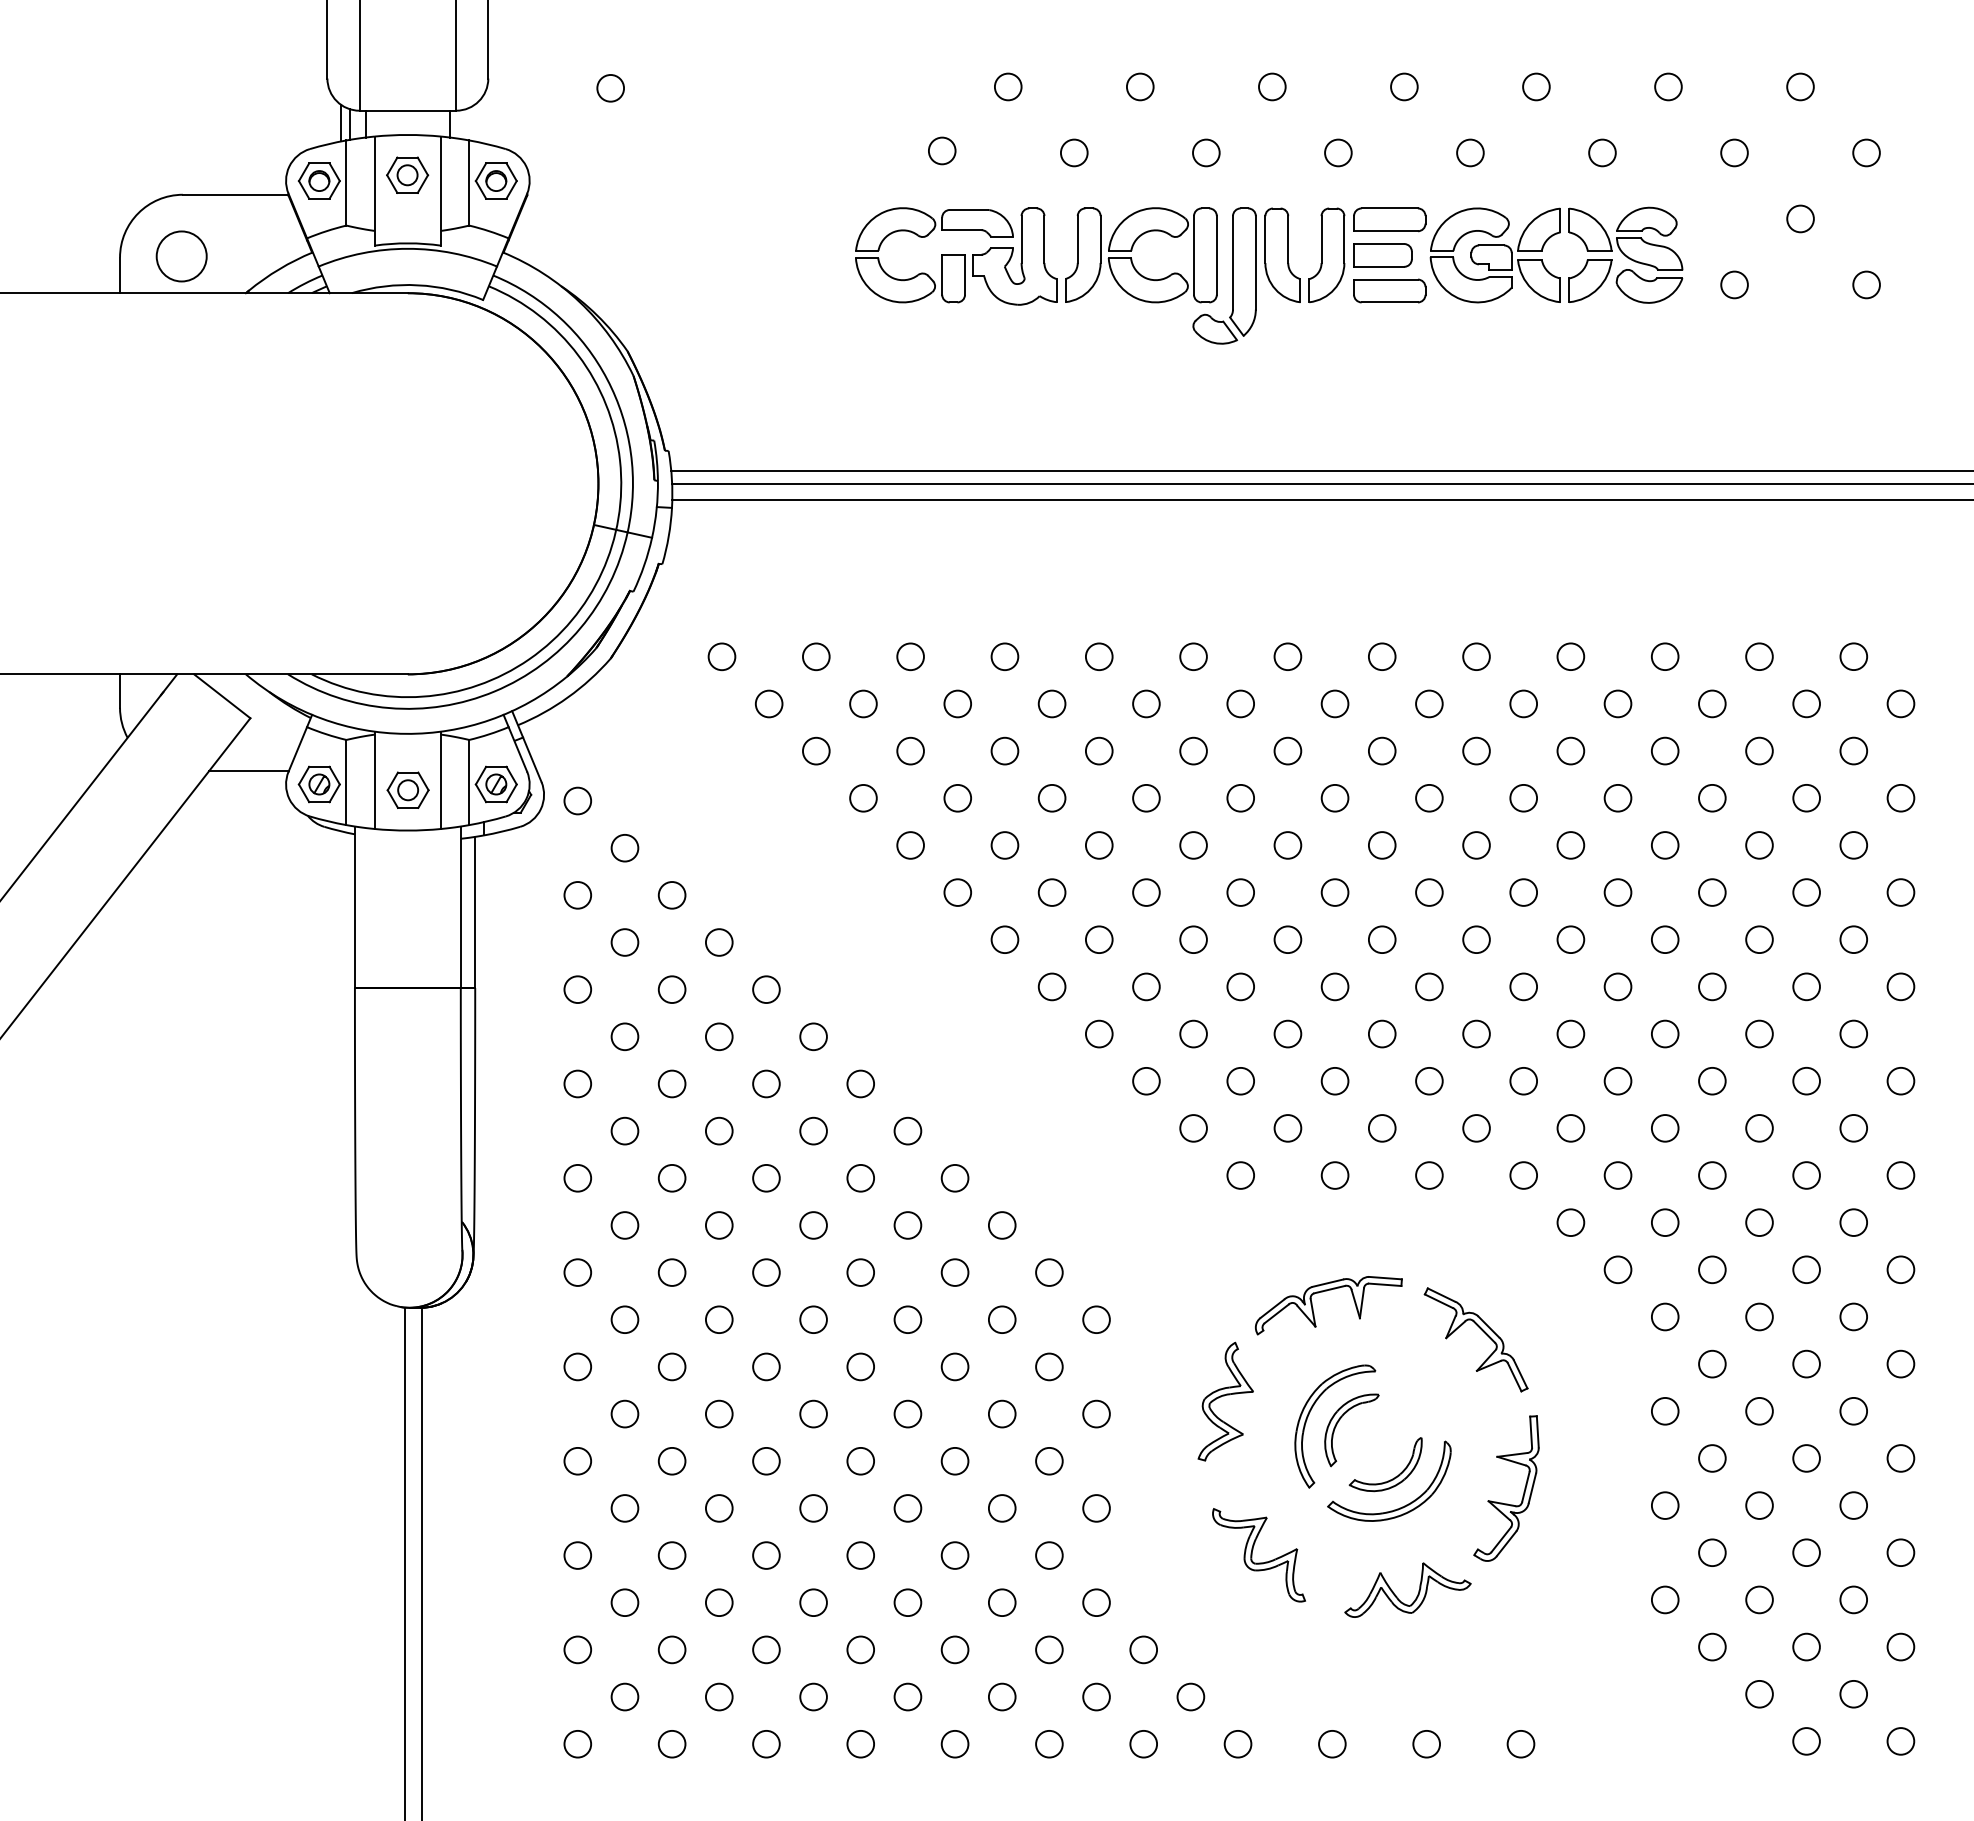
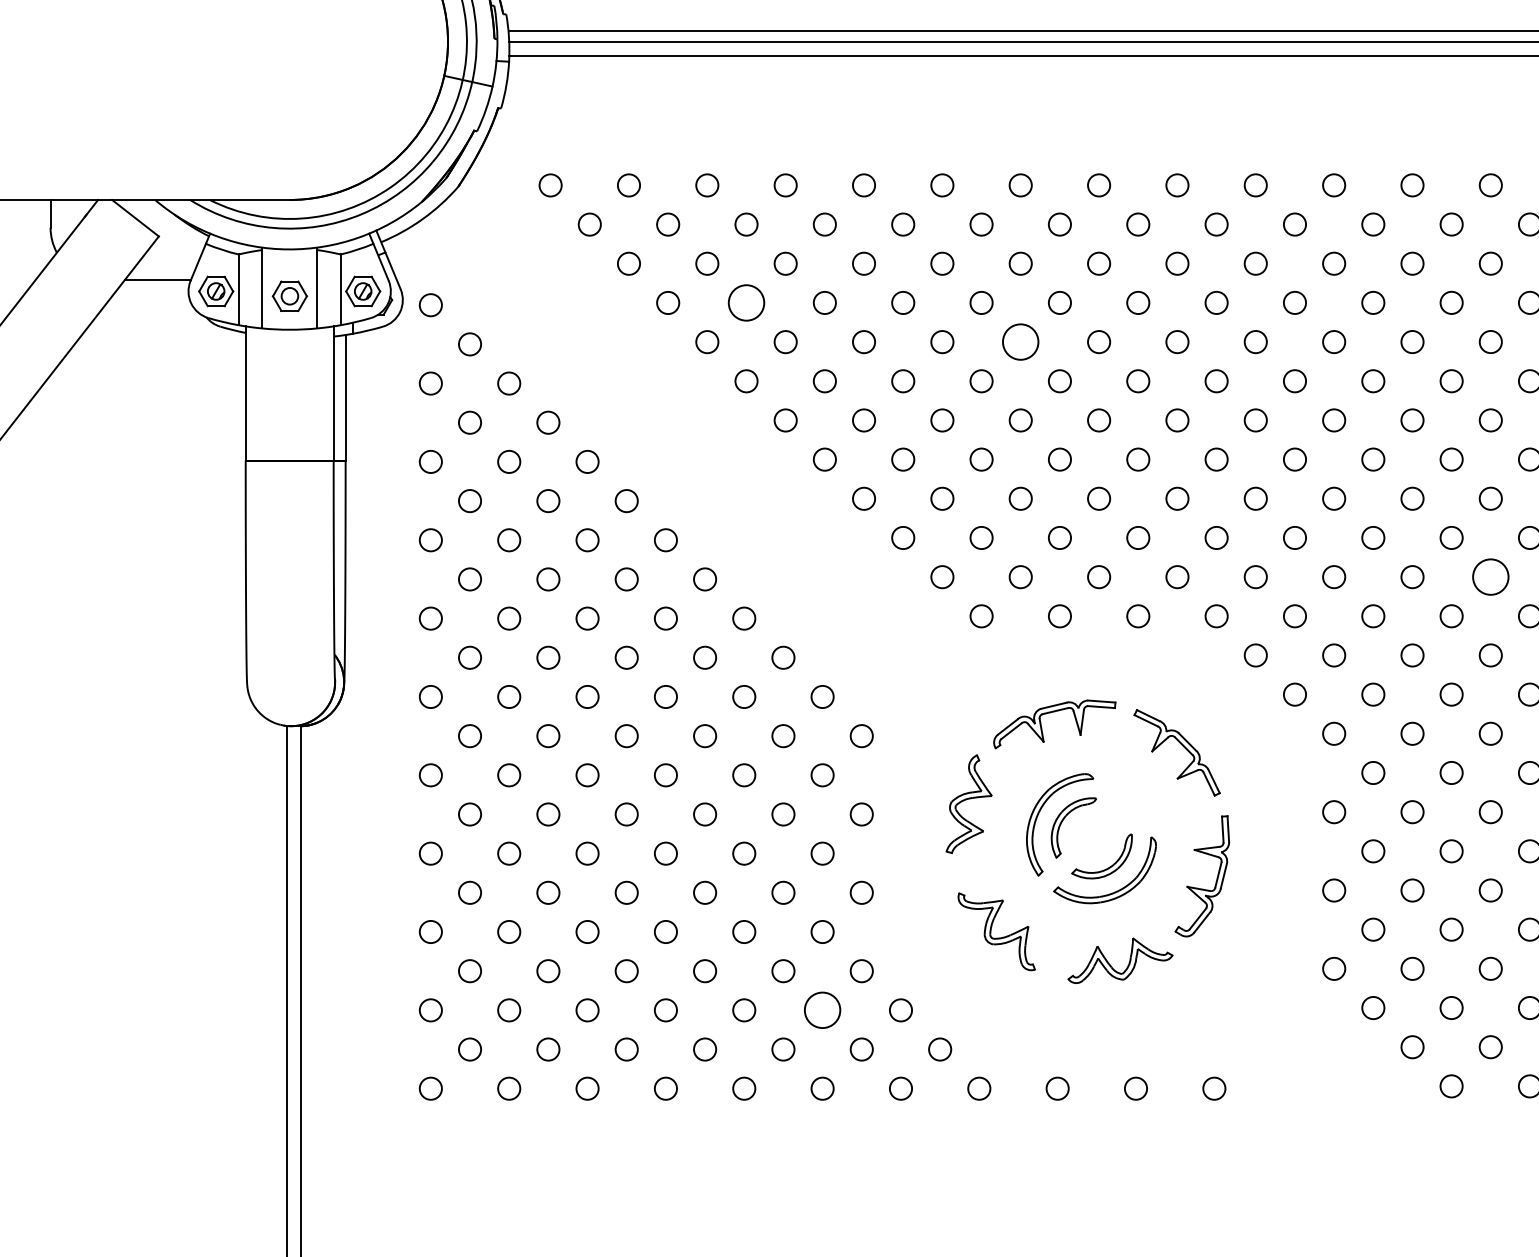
circle: (957, 797) -> (746, 302), size x1.6
circle: (1287, 845) -> (1020, 342), size x1.6
circle: (1853, 1128) -> (1490, 577), size x1.6
circle: (1049, 1649) -> (822, 1010), size x1.6

